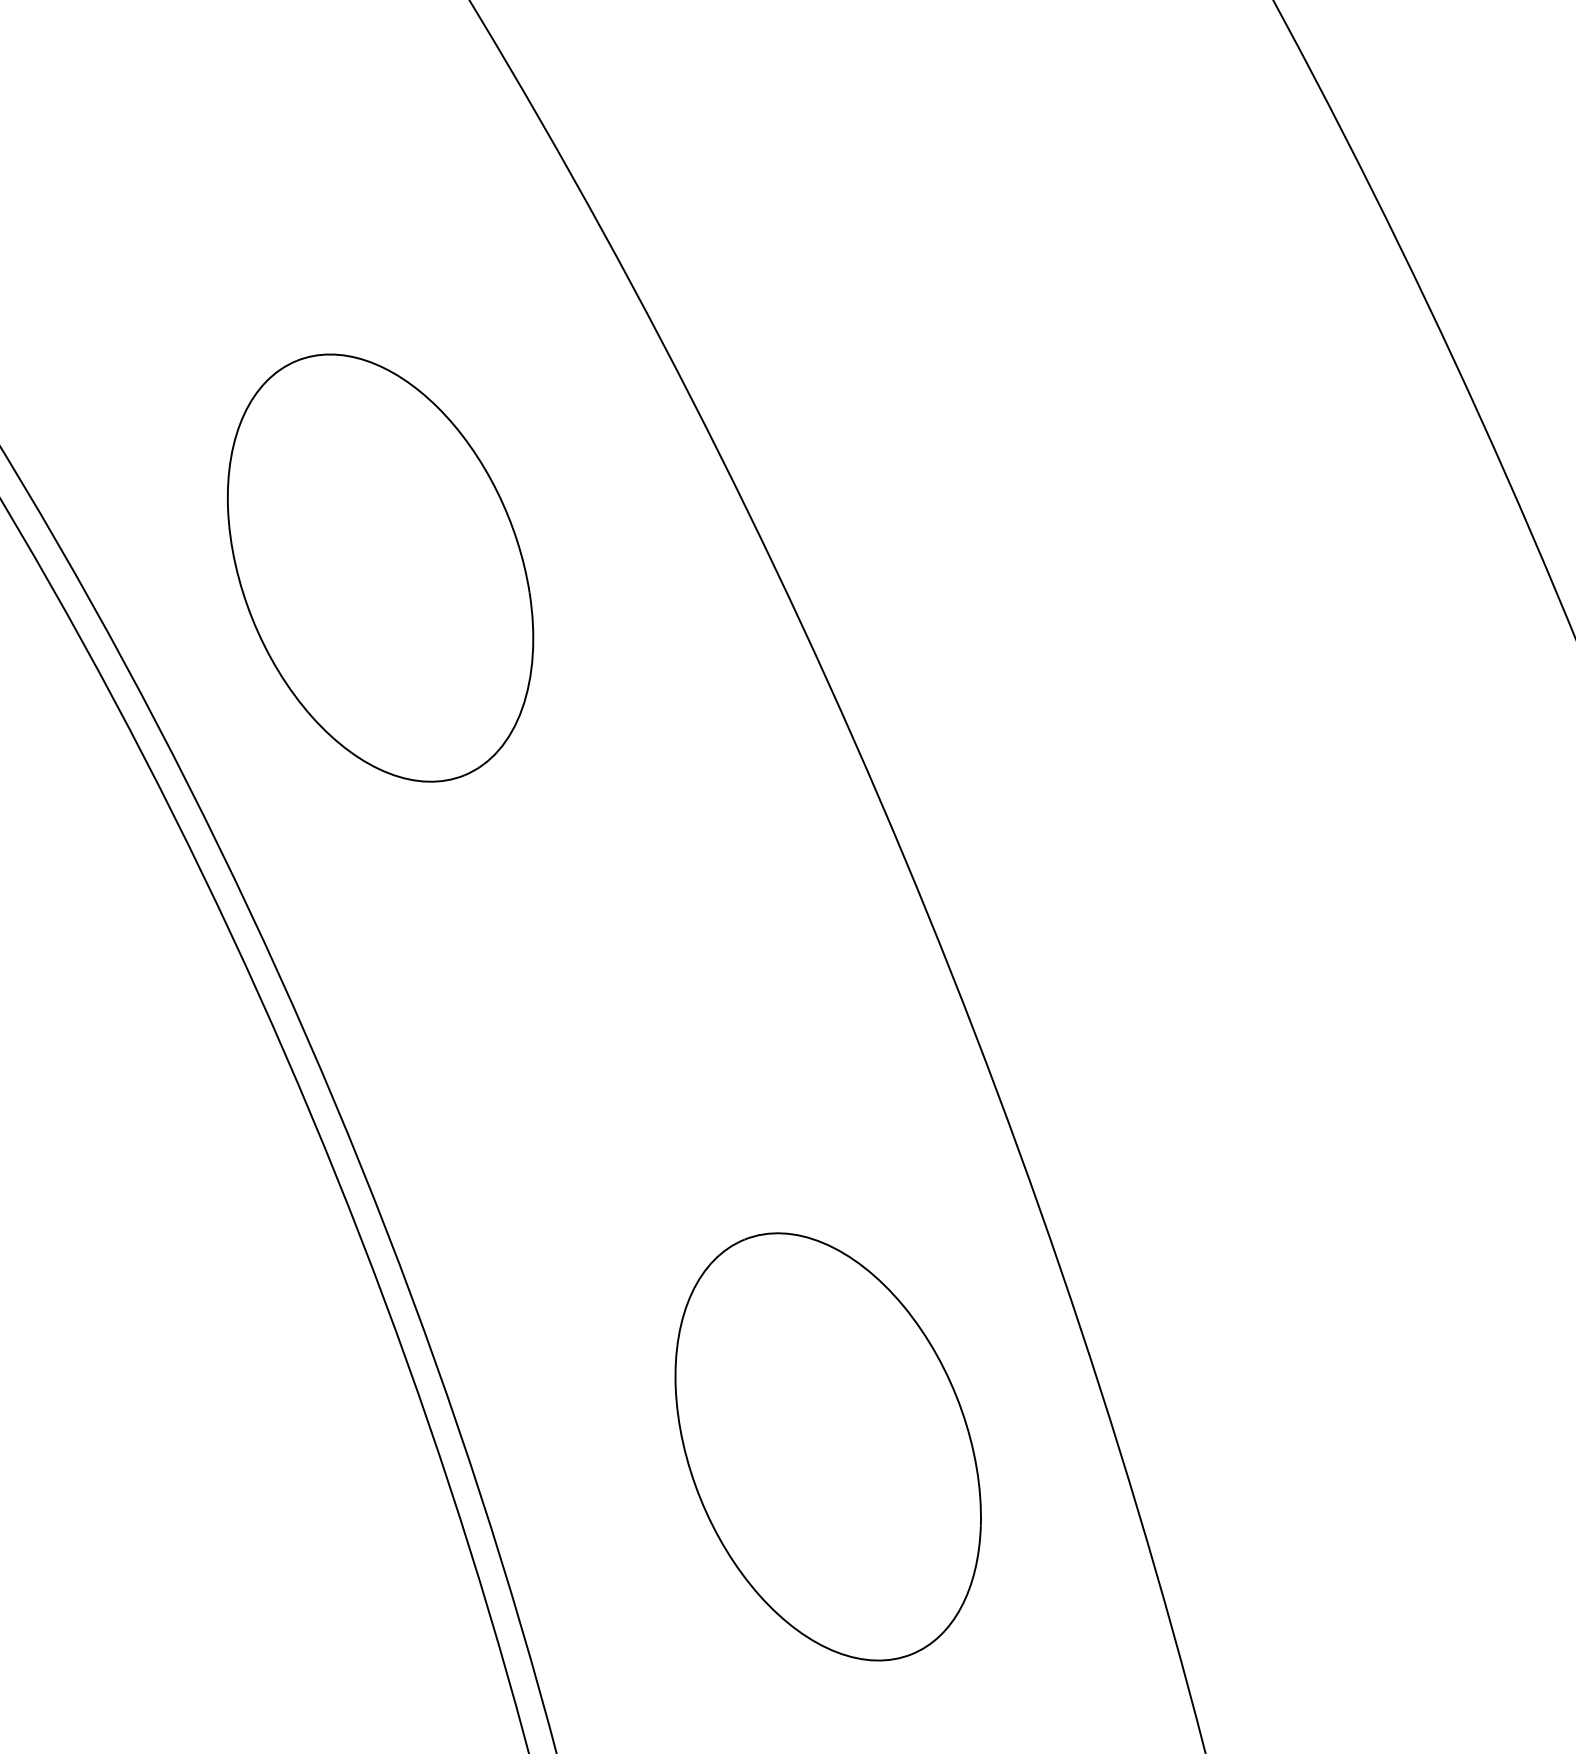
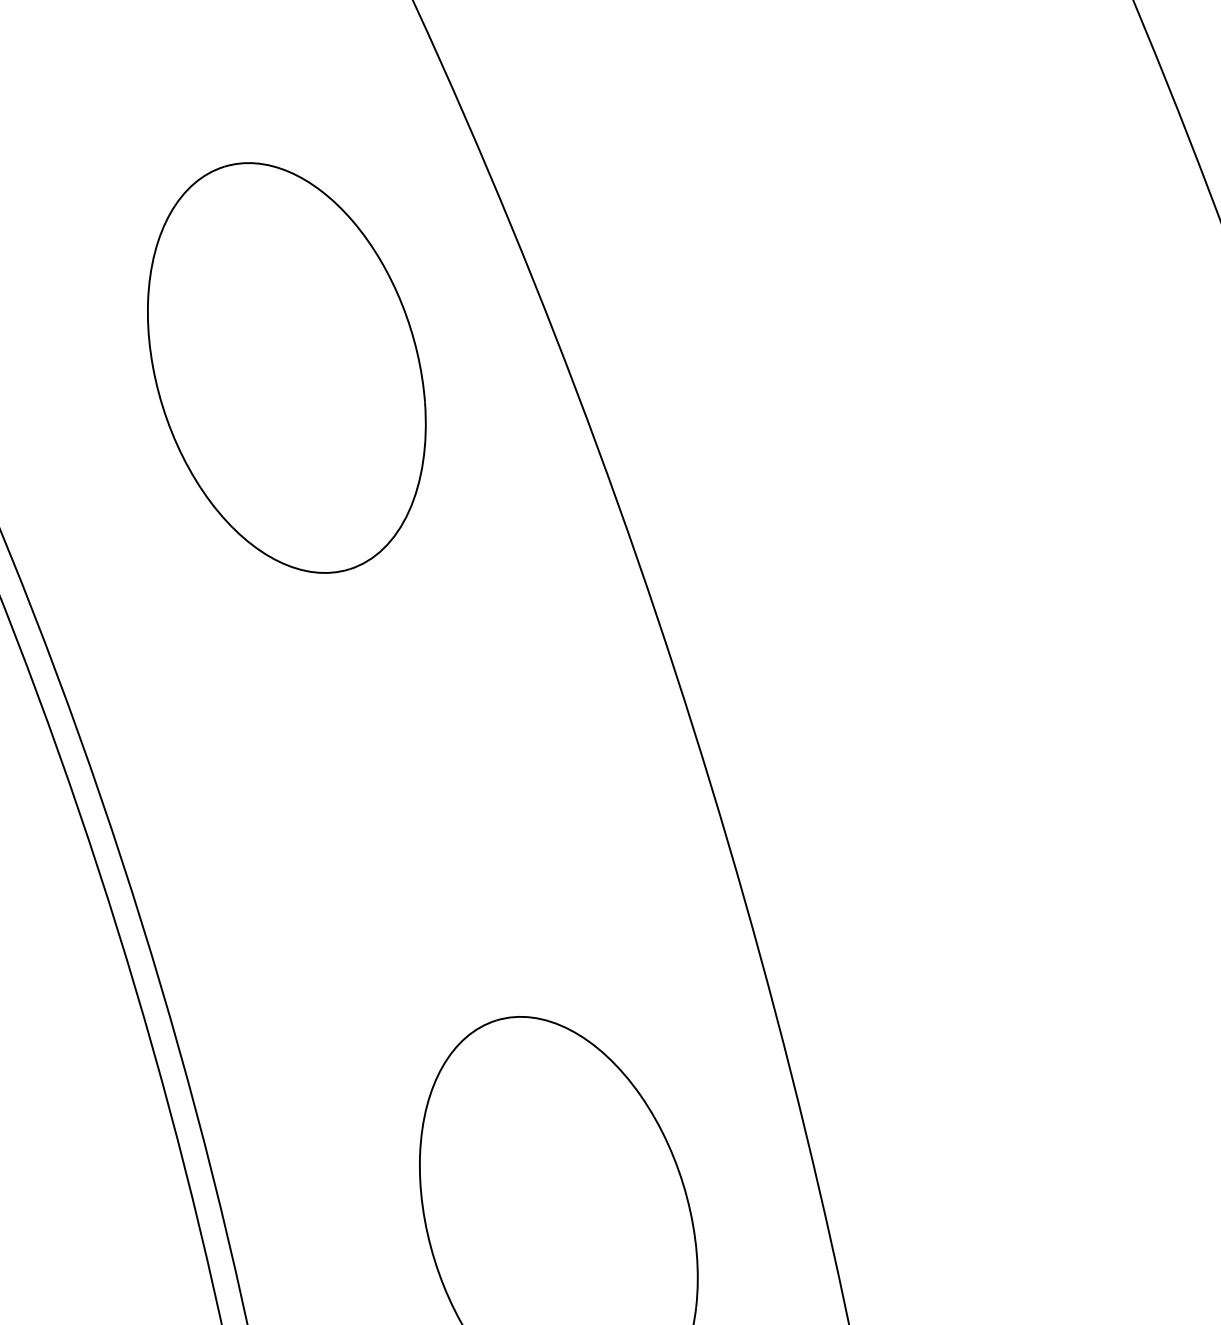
part: (380, 567) -> (286, 367), moved

